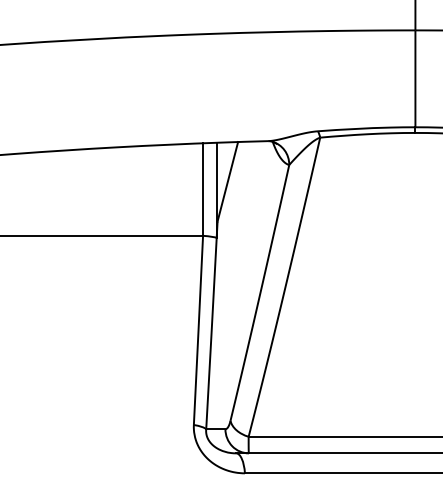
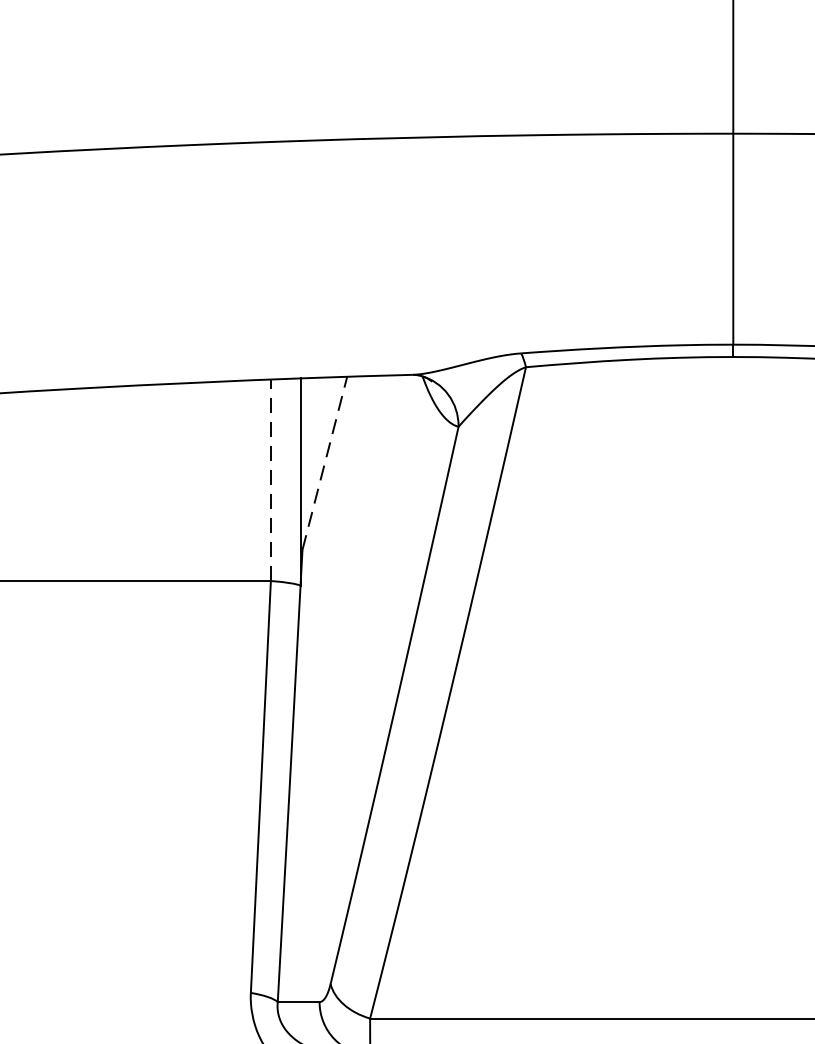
line: (227, 181) -> (324, 462), solid -> dashed
line: (203, 189) -> (271, 480), solid -> dashed

